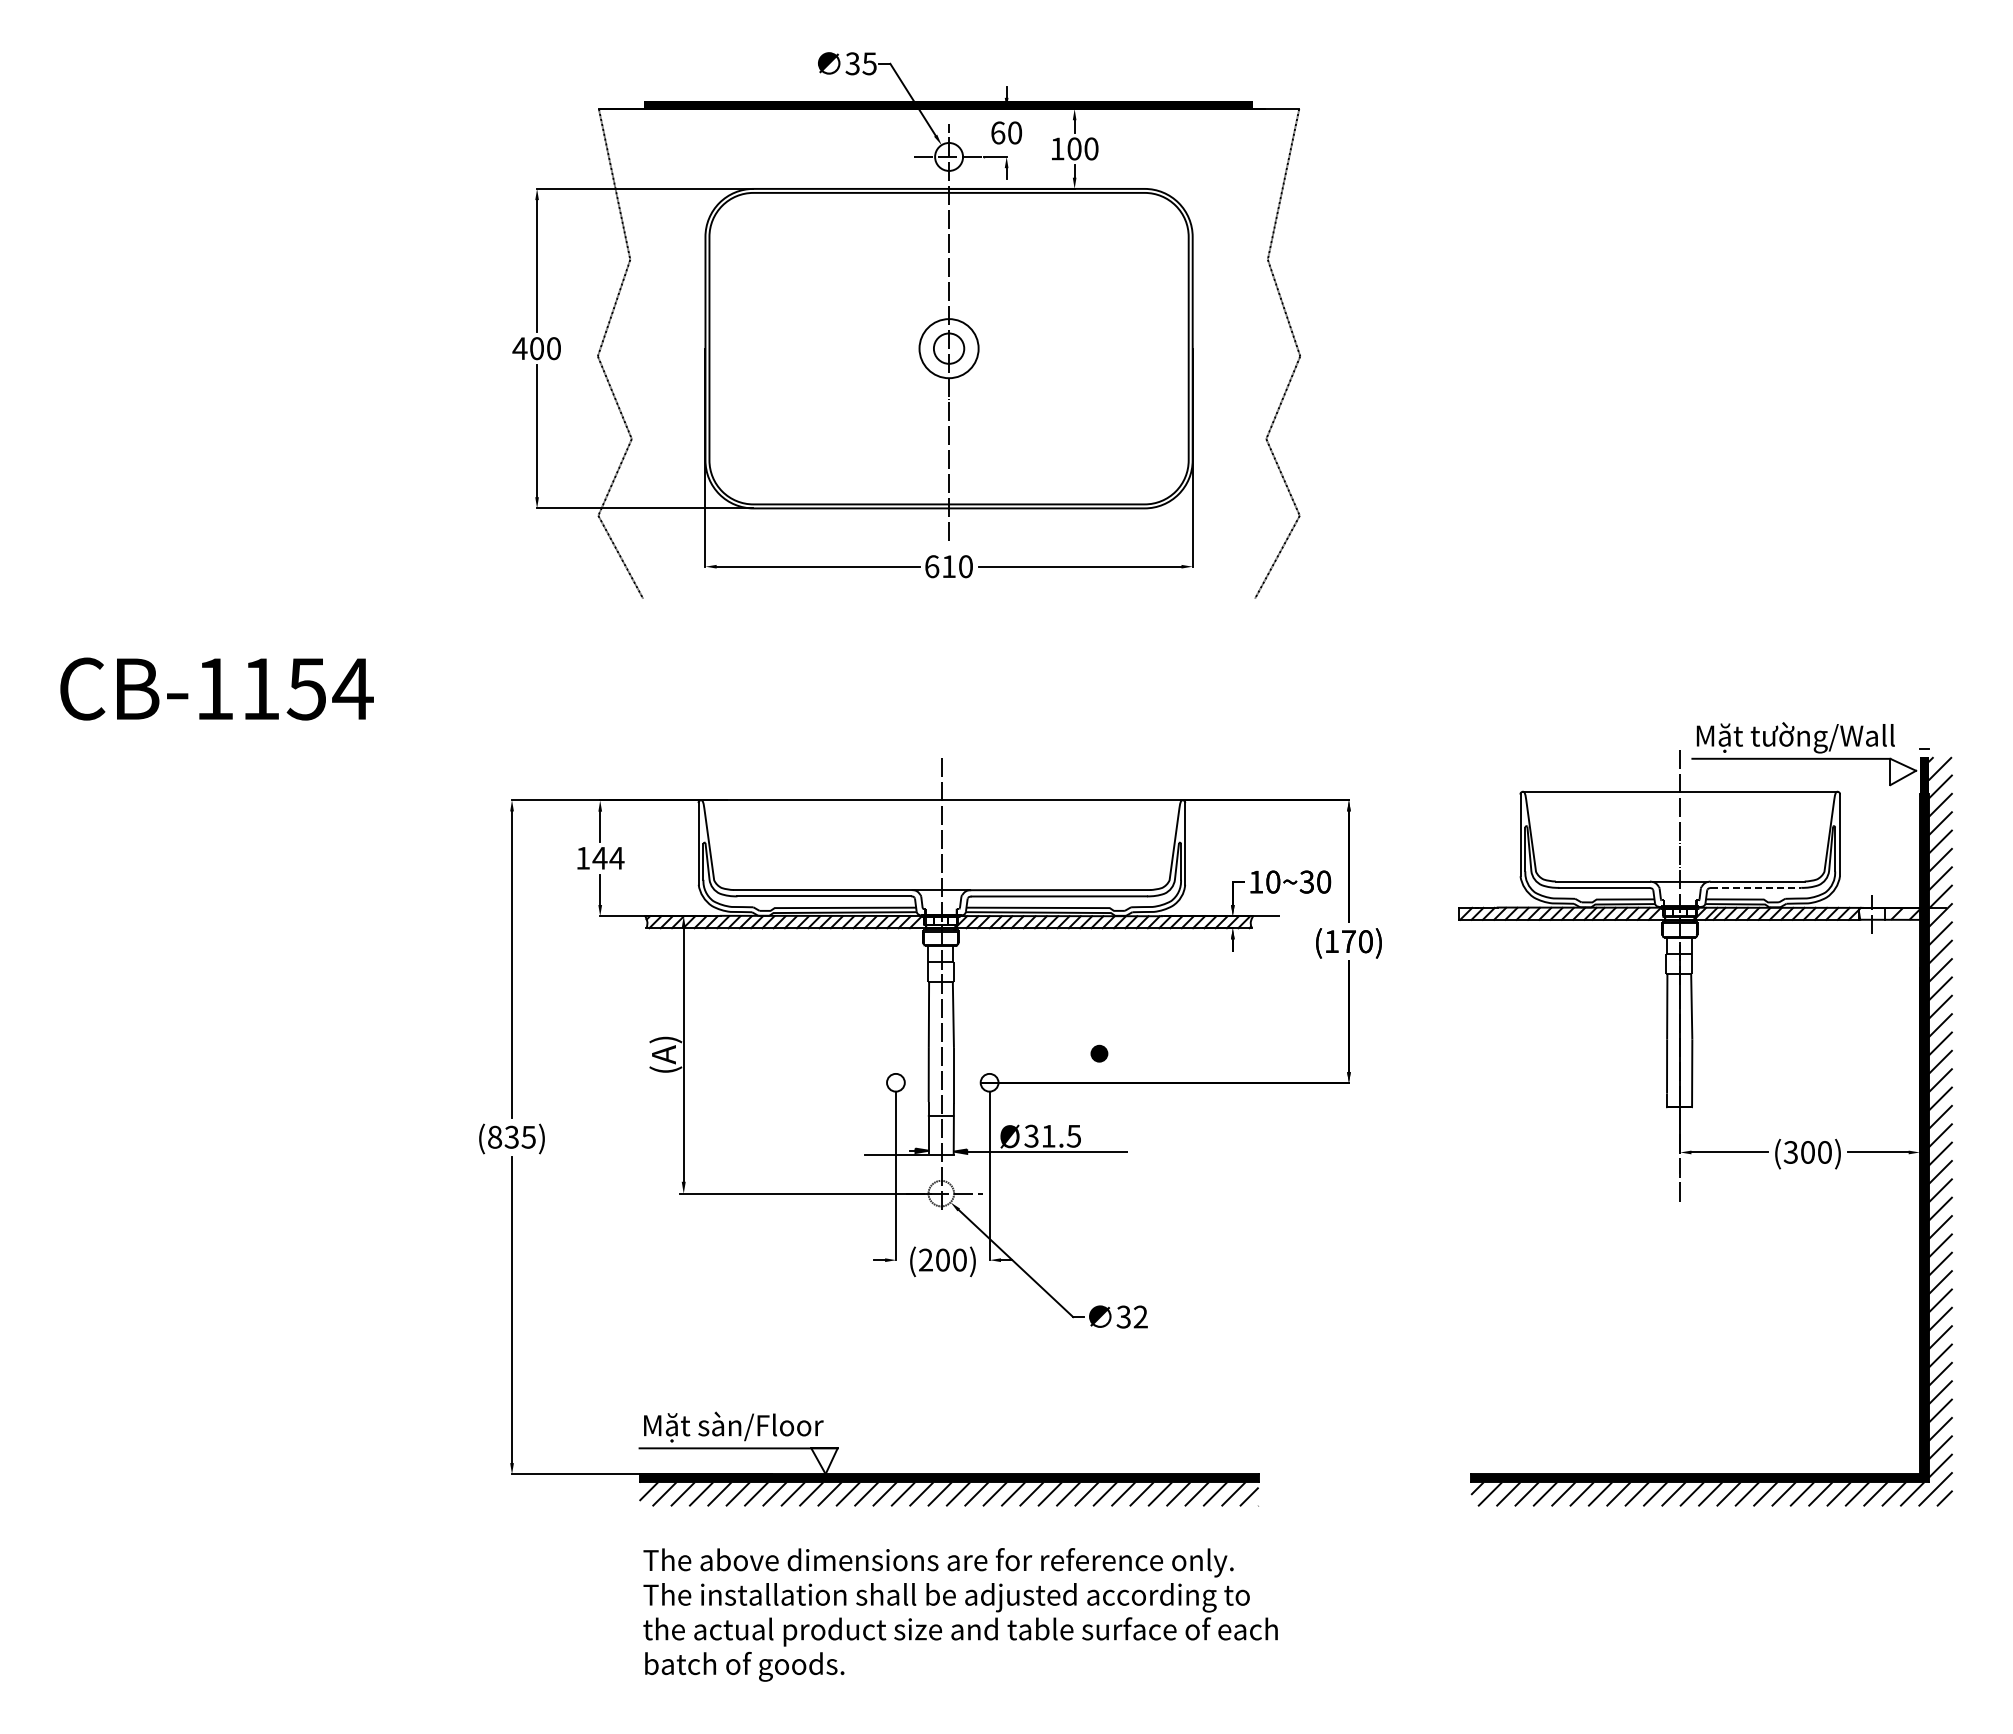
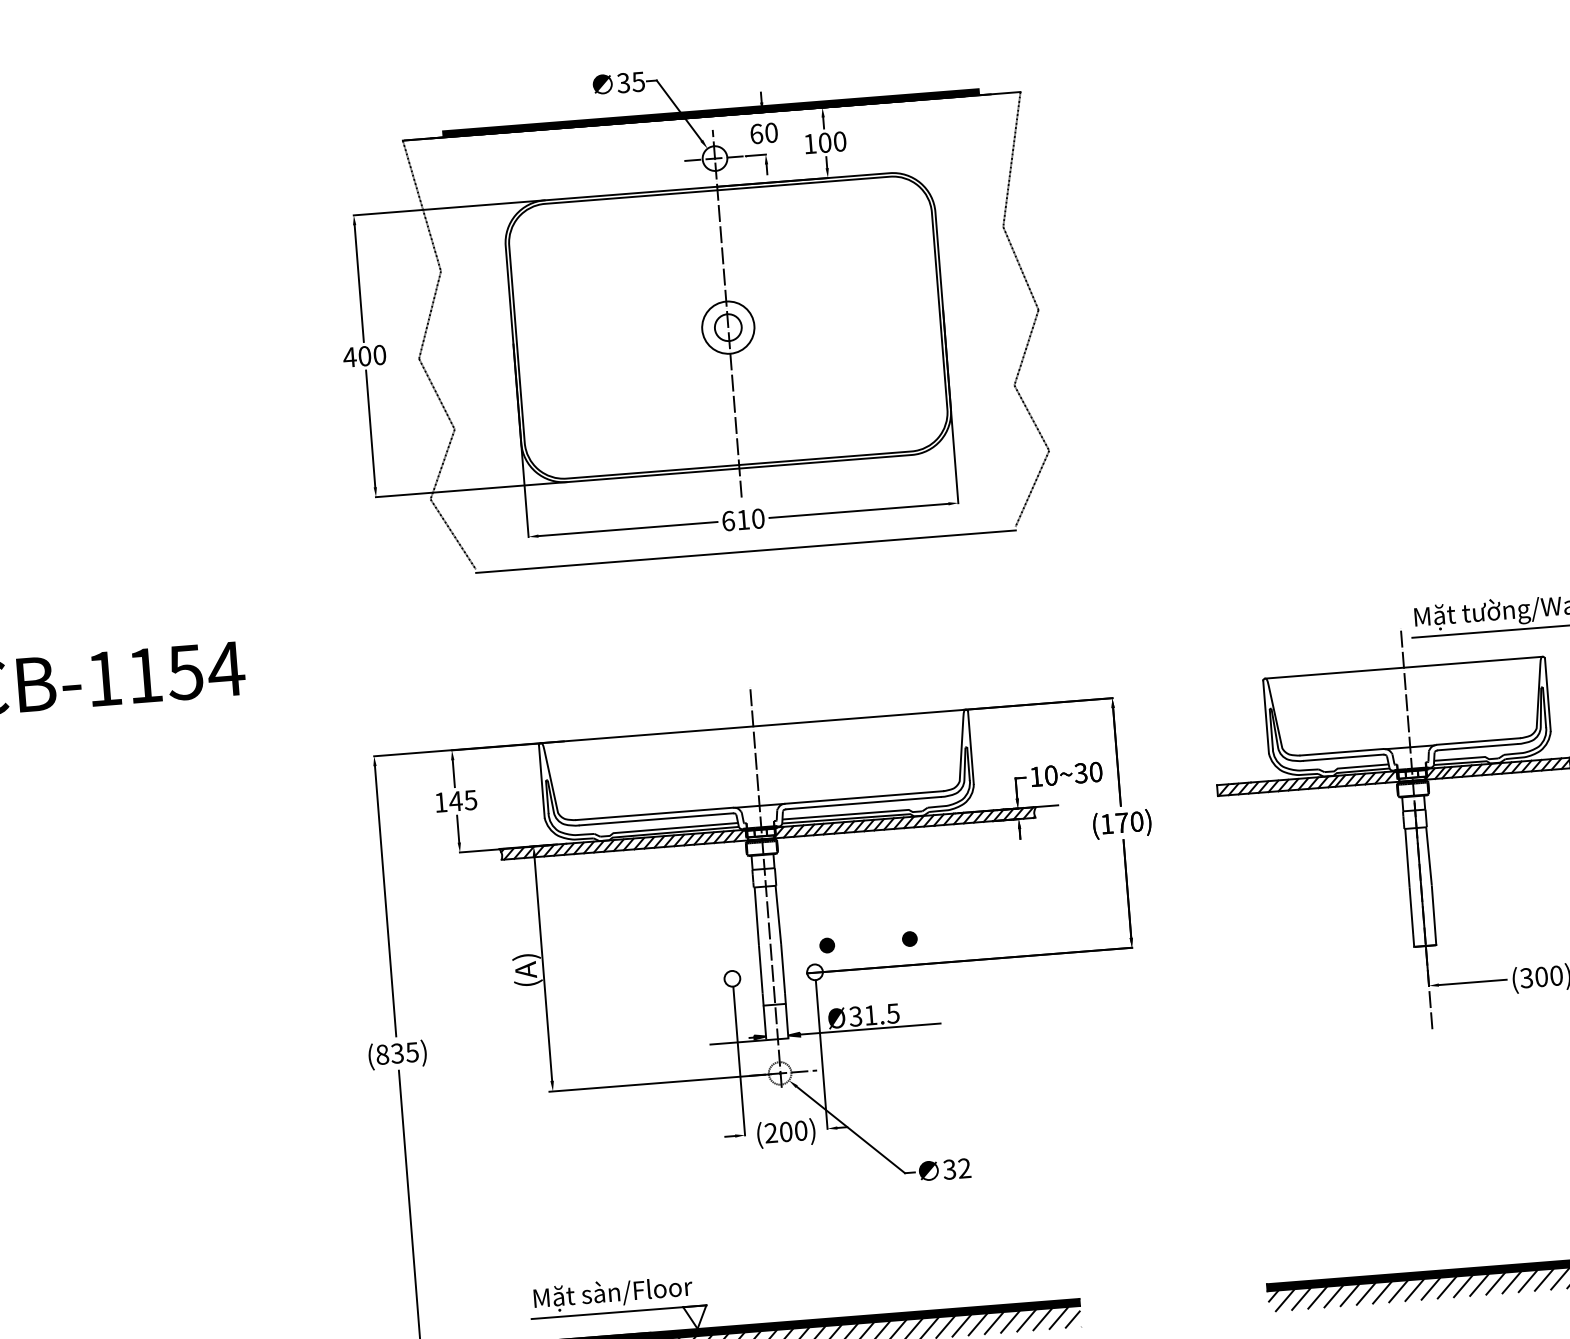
line: (949, 602) -> (746, 551), added
text: (616, 858) -> (470, 800), 144 -> 145
line: (1756, 887) -> (1477, 746), dashed -> solid
fill: (1005, 1053) -> (827, 945), added

